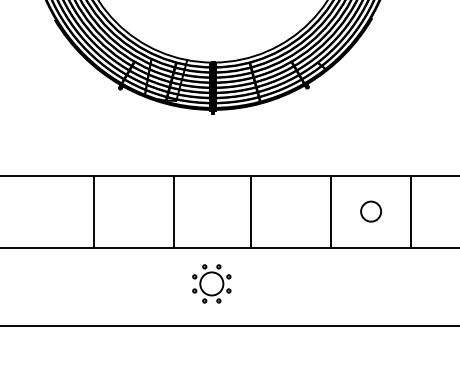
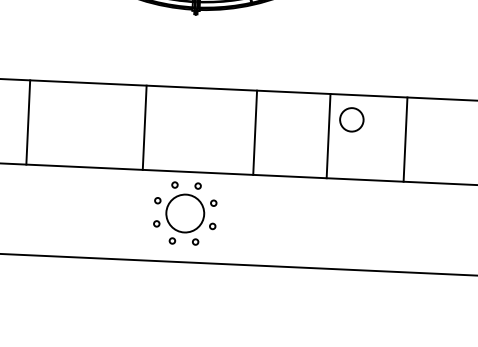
circle: (370, 211) -> (351, 119), moved
line: (94, 212) -> (28, 122), moved
line: (251, 212) -> (255, 132), moved
line: (410, 212) -> (405, 139), moved
part: (211, 283) -> (184, 213), size x1.4

